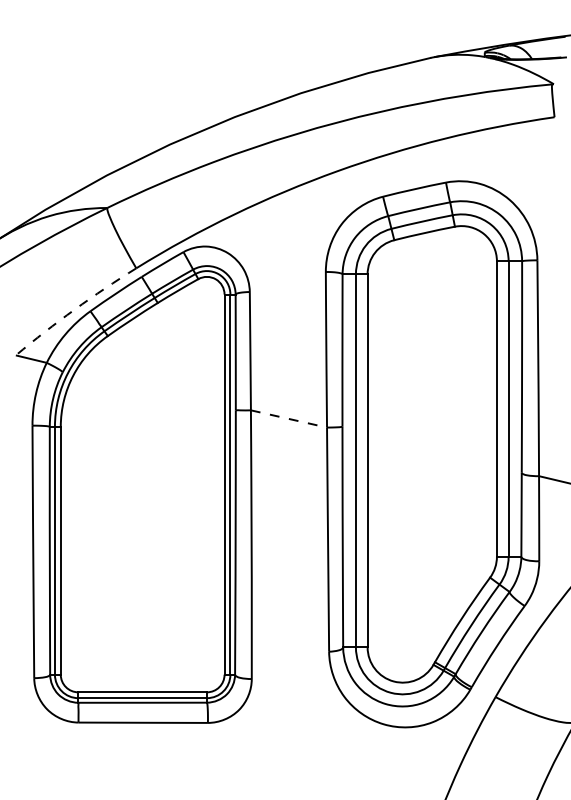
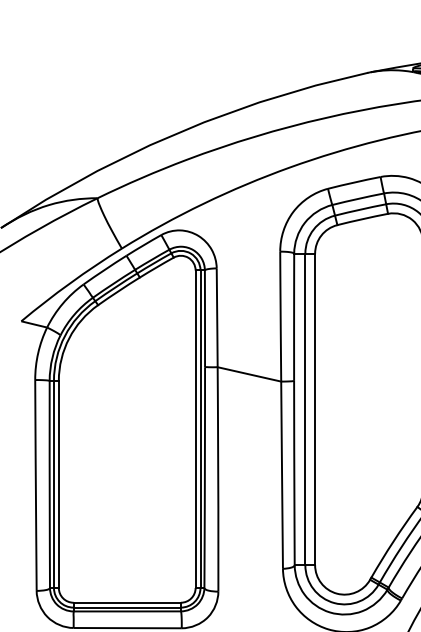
arc: (74, 309) -> (70, 282), dashed -> solid
line: (289, 419) -> (249, 374), dashed -> solid

